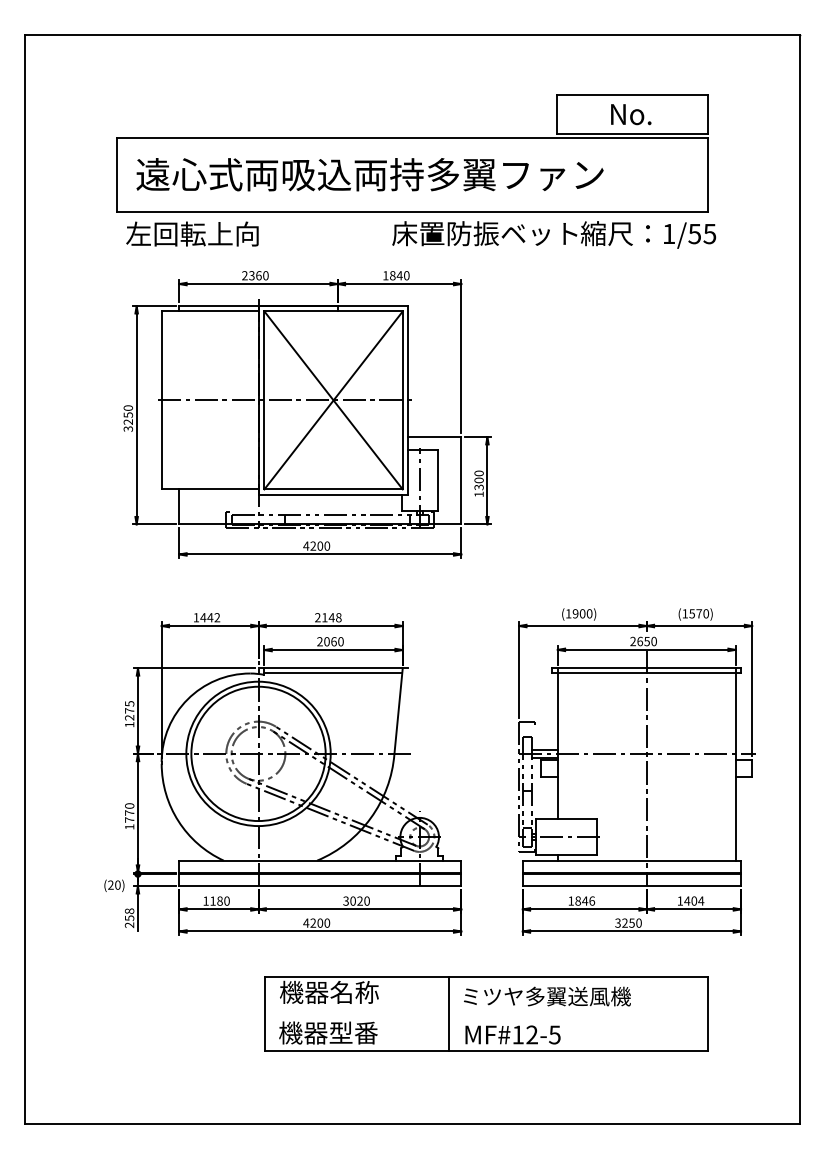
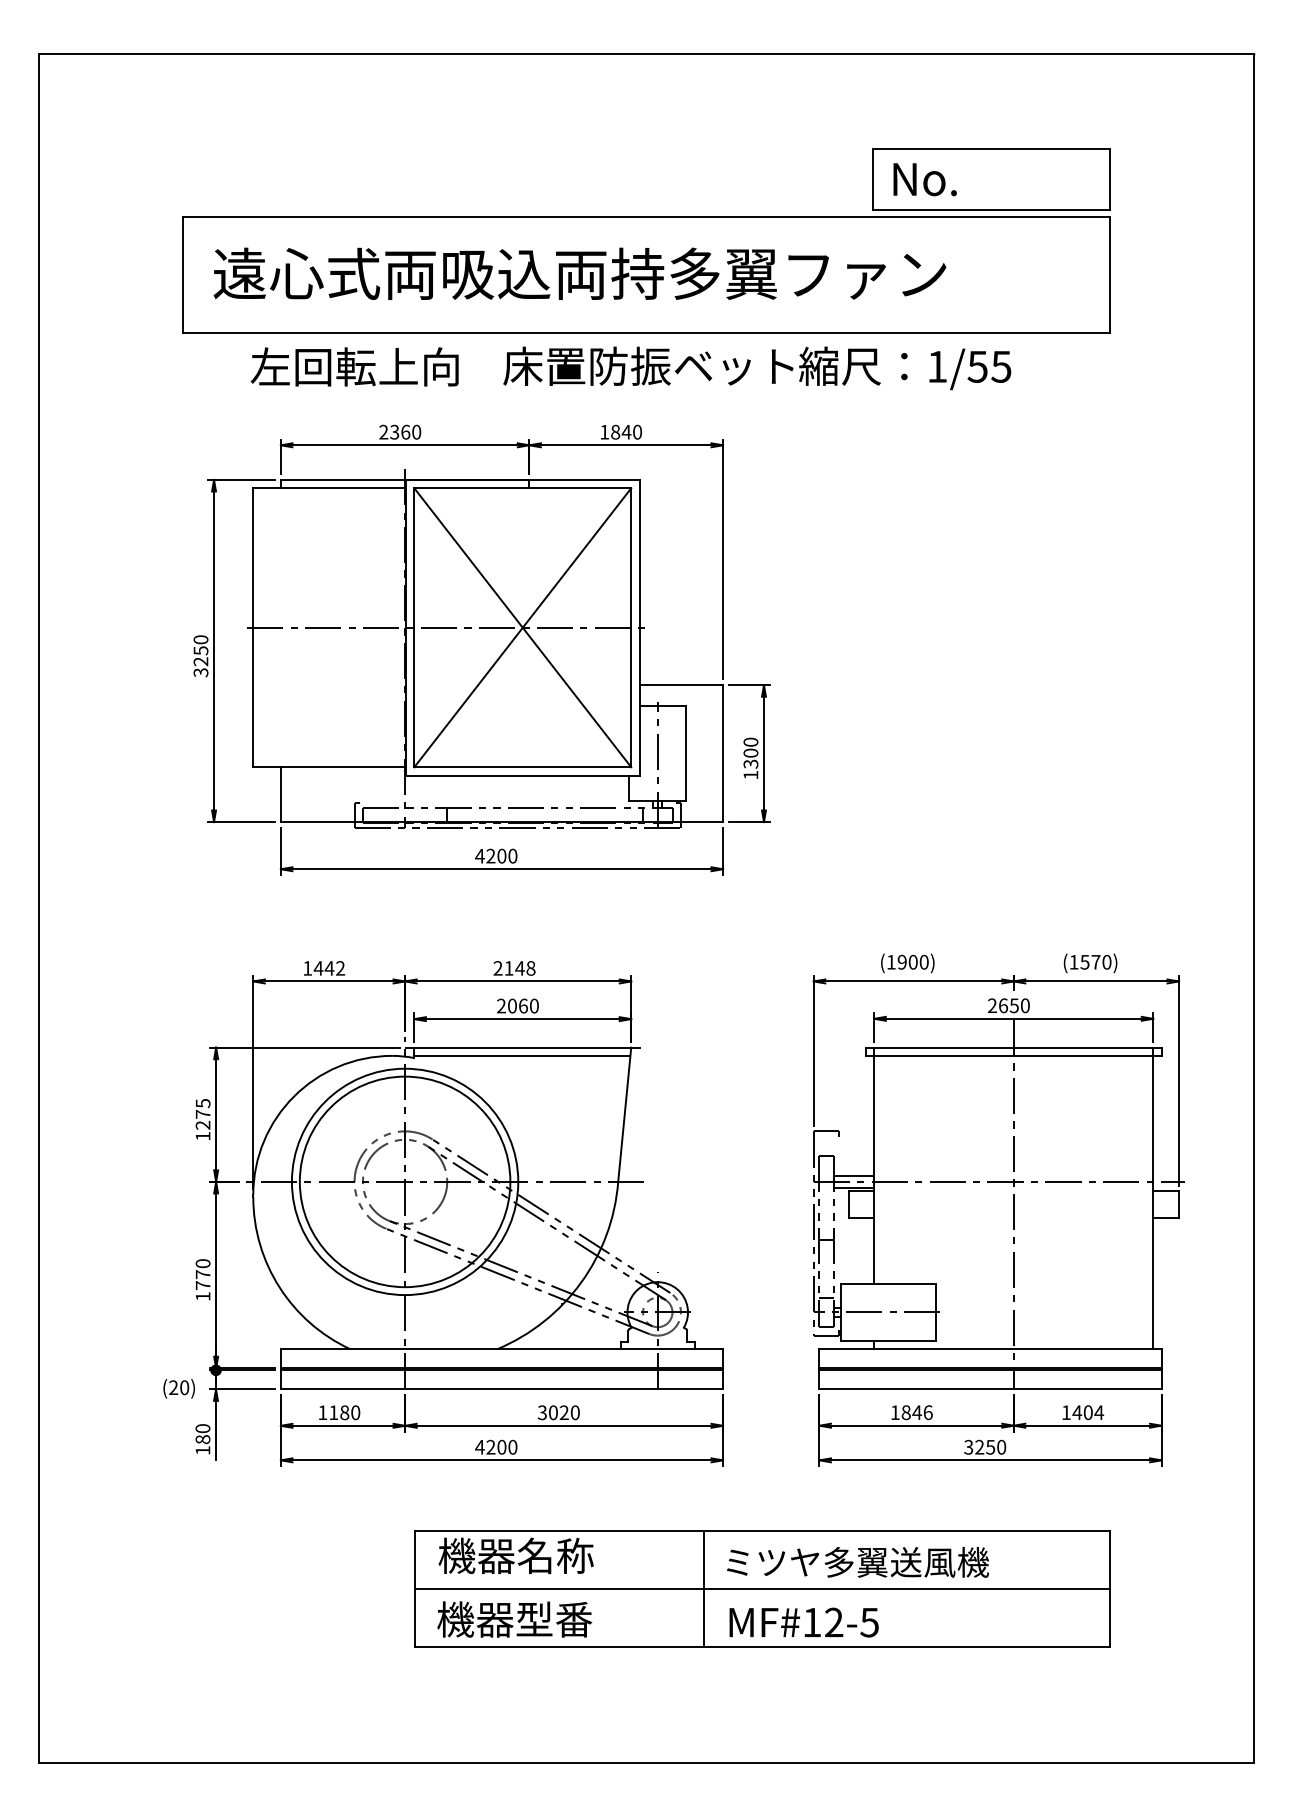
text: (631, 114) -> (925, 179), moved
text: (192, 233) -> (354, 366), moved
text: (554, 234) -> (757, 367), moved
text: (129, 918) -> (202, 1439), 258 -> 180
line: (485, 1013) -> (760, 1588), added

